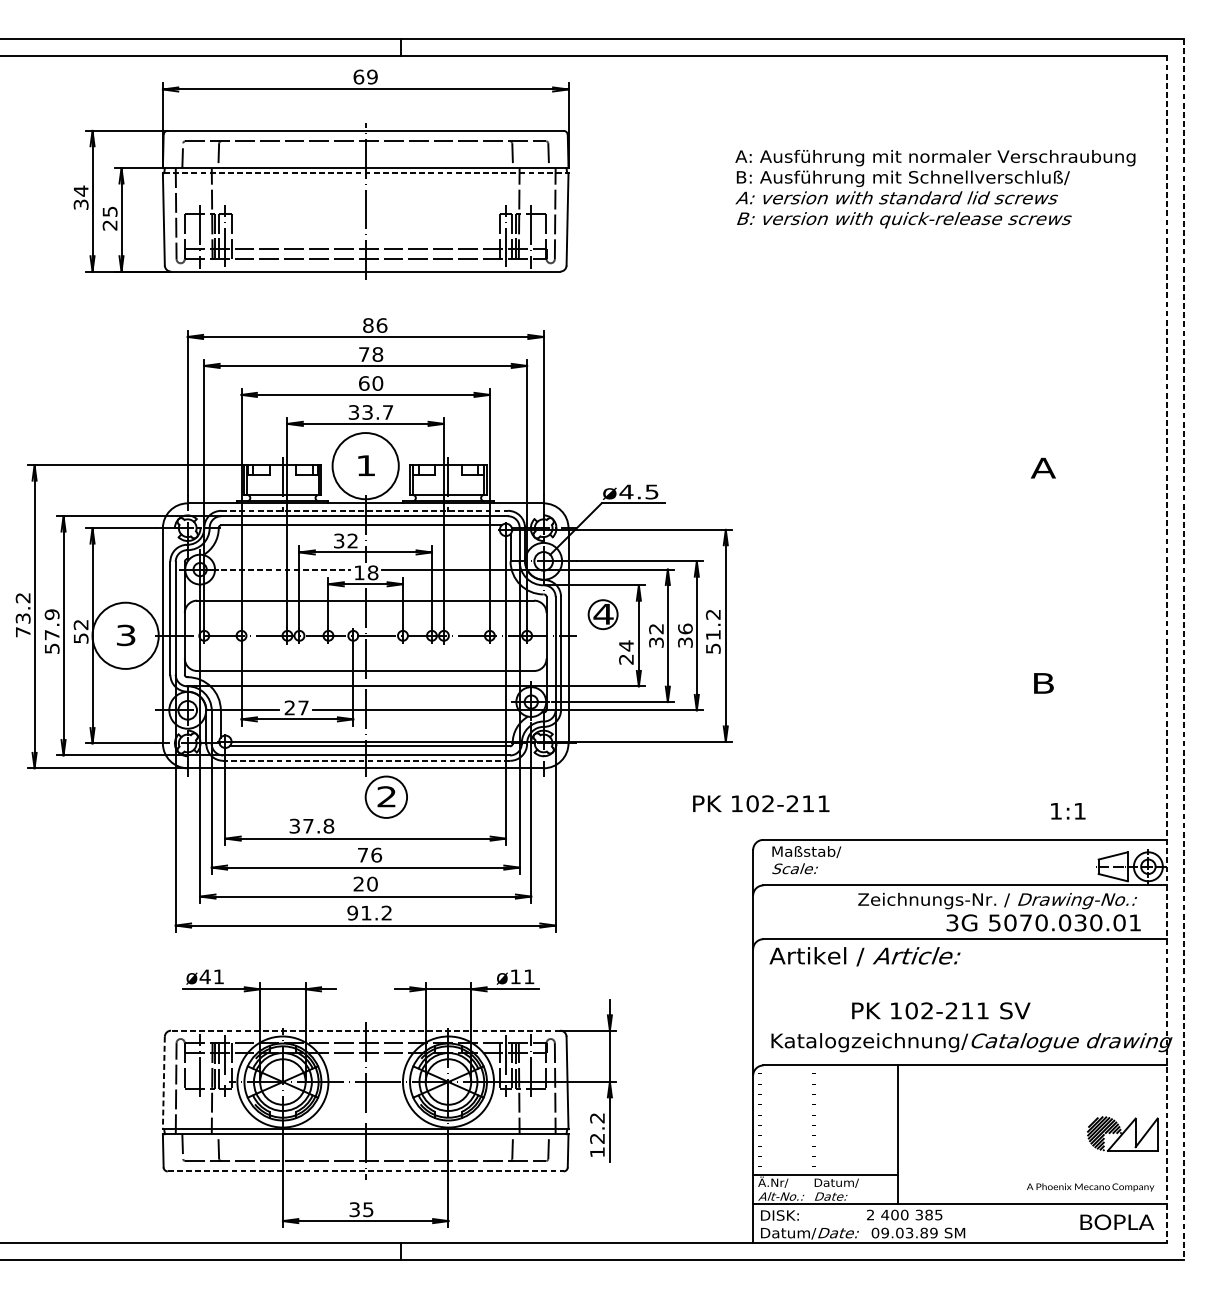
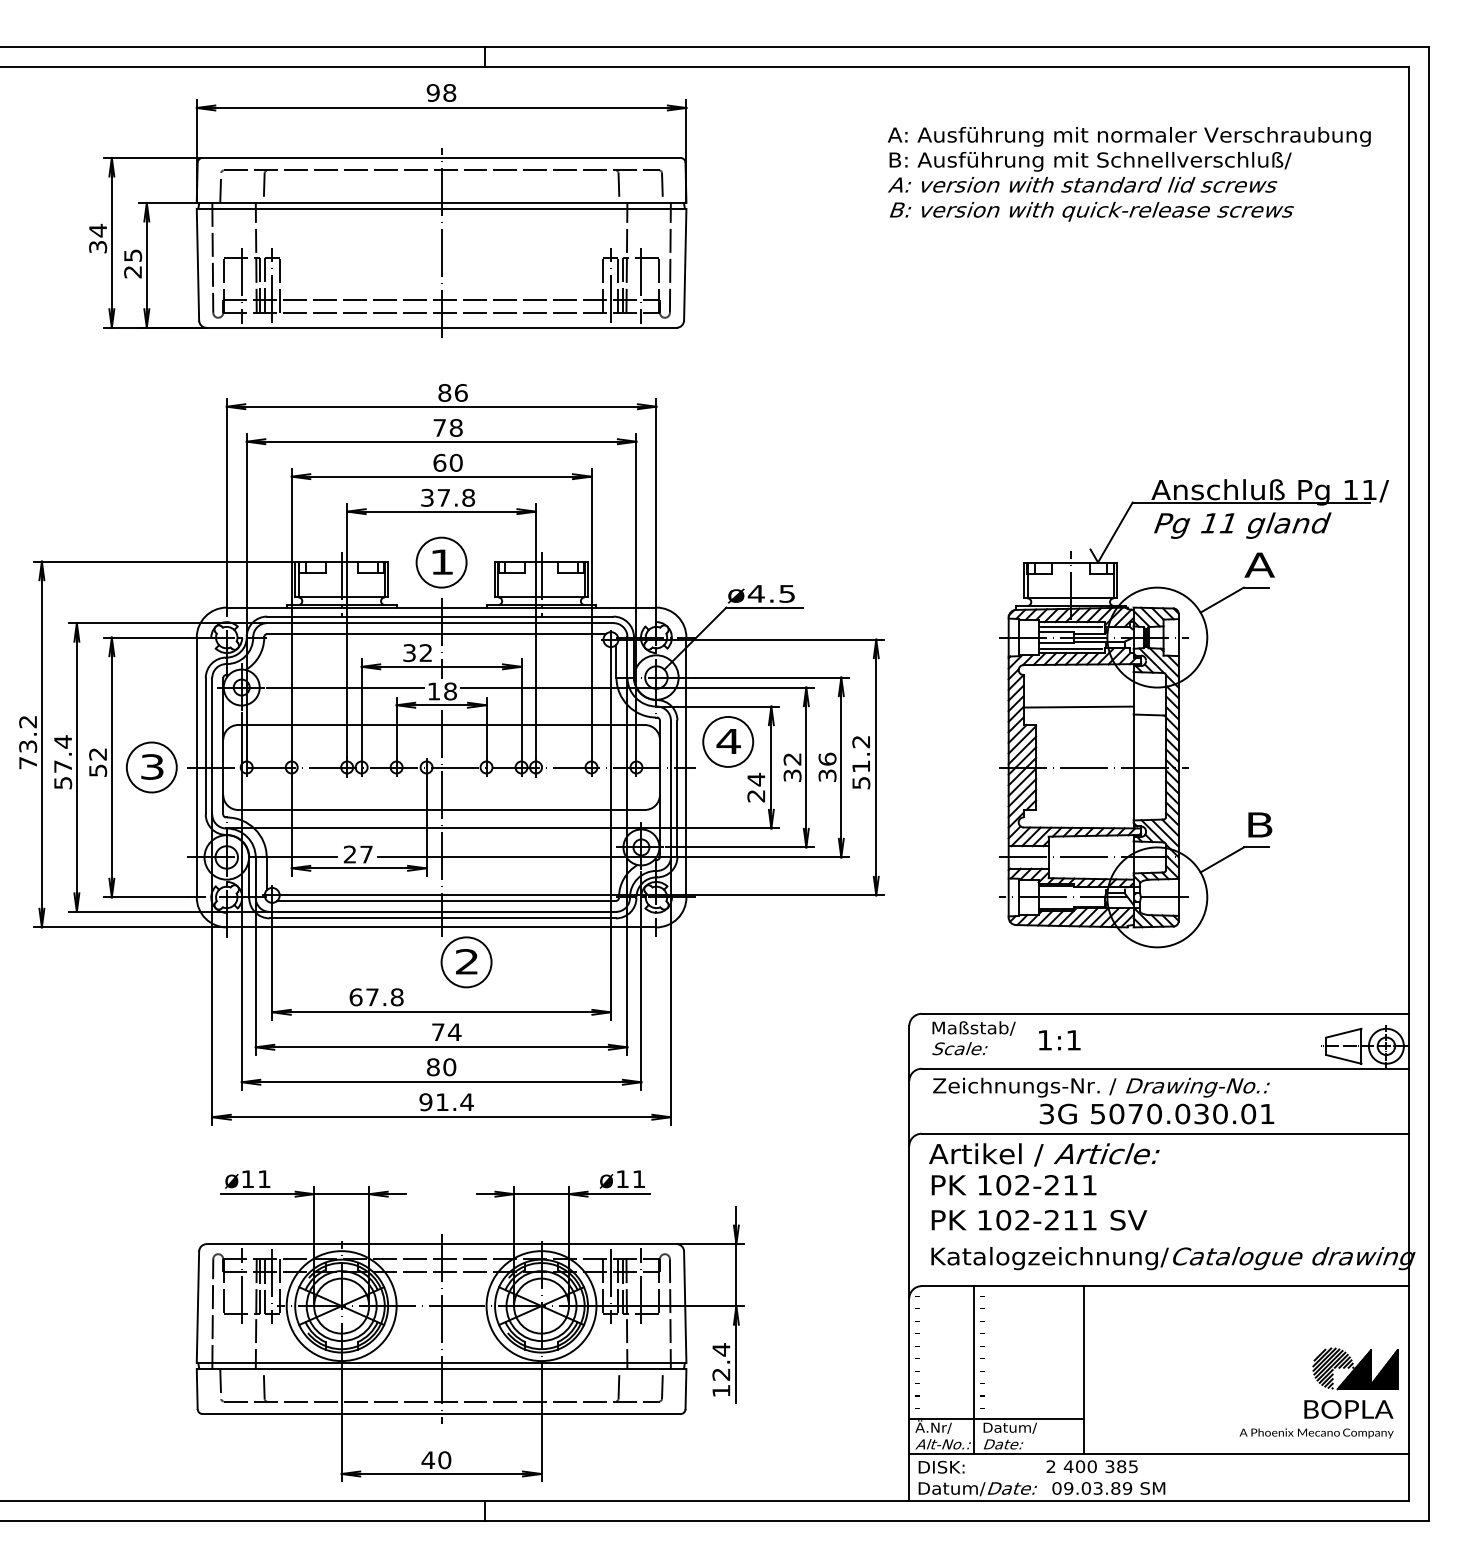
text: (365, 76) -> (441, 92), 69 -> 98
line: (366, 172) -> (442, 208), dashed -> solid
text: (934, 189) -> (1128, 174), moved
text: (378, 412) -> (456, 497), 33.7 -> 37.8
circle: (365, 466) -> (441, 562), size x0.62
line: (364, 510) -> (440, 616), dashed -> solid
line: (286, 569) -> (345, 687), dashed -> solid
part: (976, 591) -> (1179, 713), added
text: (52, 614) -> (63, 741), 57.9 -> 57.4
circle: (603, 614) -> (728, 741), size x1.43
circle: (125, 635) -> (151, 767), size x0.62
line: (1166, 649) -> (1408, 783), dashed -> solid
line: (1183, 649) -> (1428, 783), dashed -> solid
line: (366, 760) -> (442, 918), dashed -> solid
text: (760, 803) -> (1013, 1185), moved
text: (1068, 811) -> (1059, 1040), moved
text: (294, 826) -> (355, 997), 37.8 -> 67.8
text: (376, 855) -> (454, 1032), 76 -> 74
text: (358, 884) -> (433, 1067), 20 -> 80
text: (999, 911) -> (1103, 1100), moved
text: (386, 912) -> (466, 1101), 91.2 -> 91.4
text: (204, 976) -> (247, 1178), ø41 -> ø11
text: (941, 1011) -> (1039, 1220), moved
line: (365, 1030) -> (441, 1244), dashed -> solid
line: (163, 1083) -> (197, 1307), dashed -> solid
text: (597, 1117) -> (721, 1349), 12.2 -> 12.4
line: (807, 1134) -> (974, 1369), added
hatch: (1132, 1134) -> (1367, 1369), added
line: (365, 1171) -> (441, 1414), dashed -> solid
text: (361, 1209) -> (436, 1460), 35 -> 40
text: (1116, 1222) -> (1348, 1409), moved

